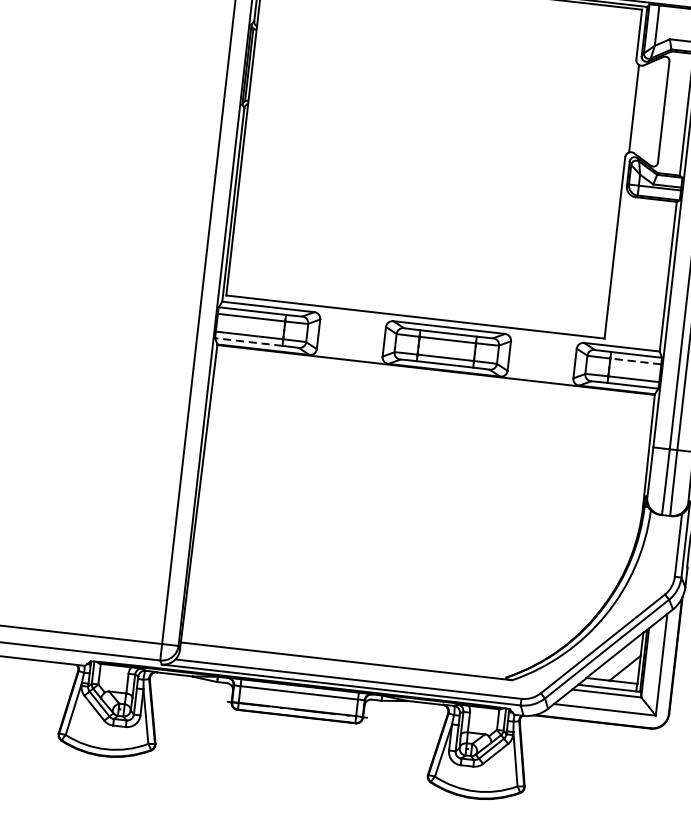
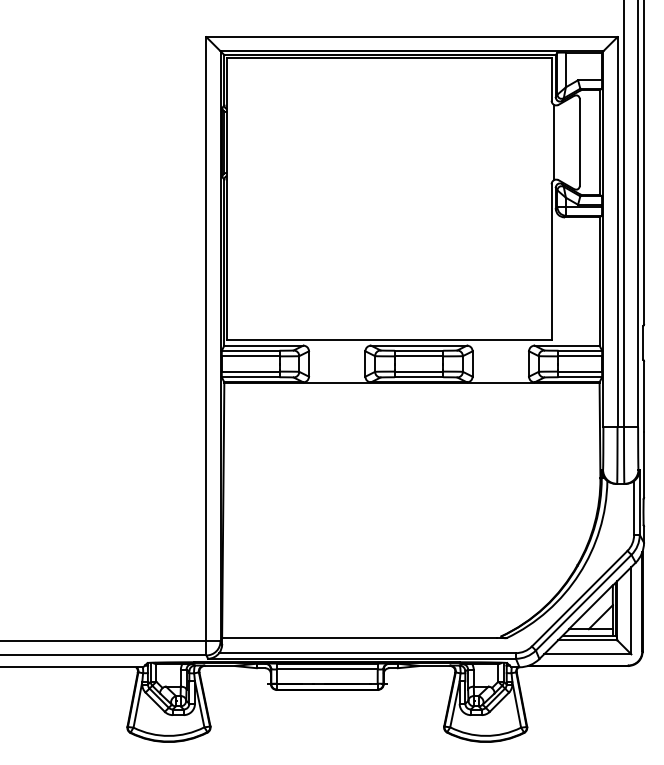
line: (248, 342) -> (250, 377), dashed -> solid
line: (636, 361) -> (580, 356), dashed -> solid

